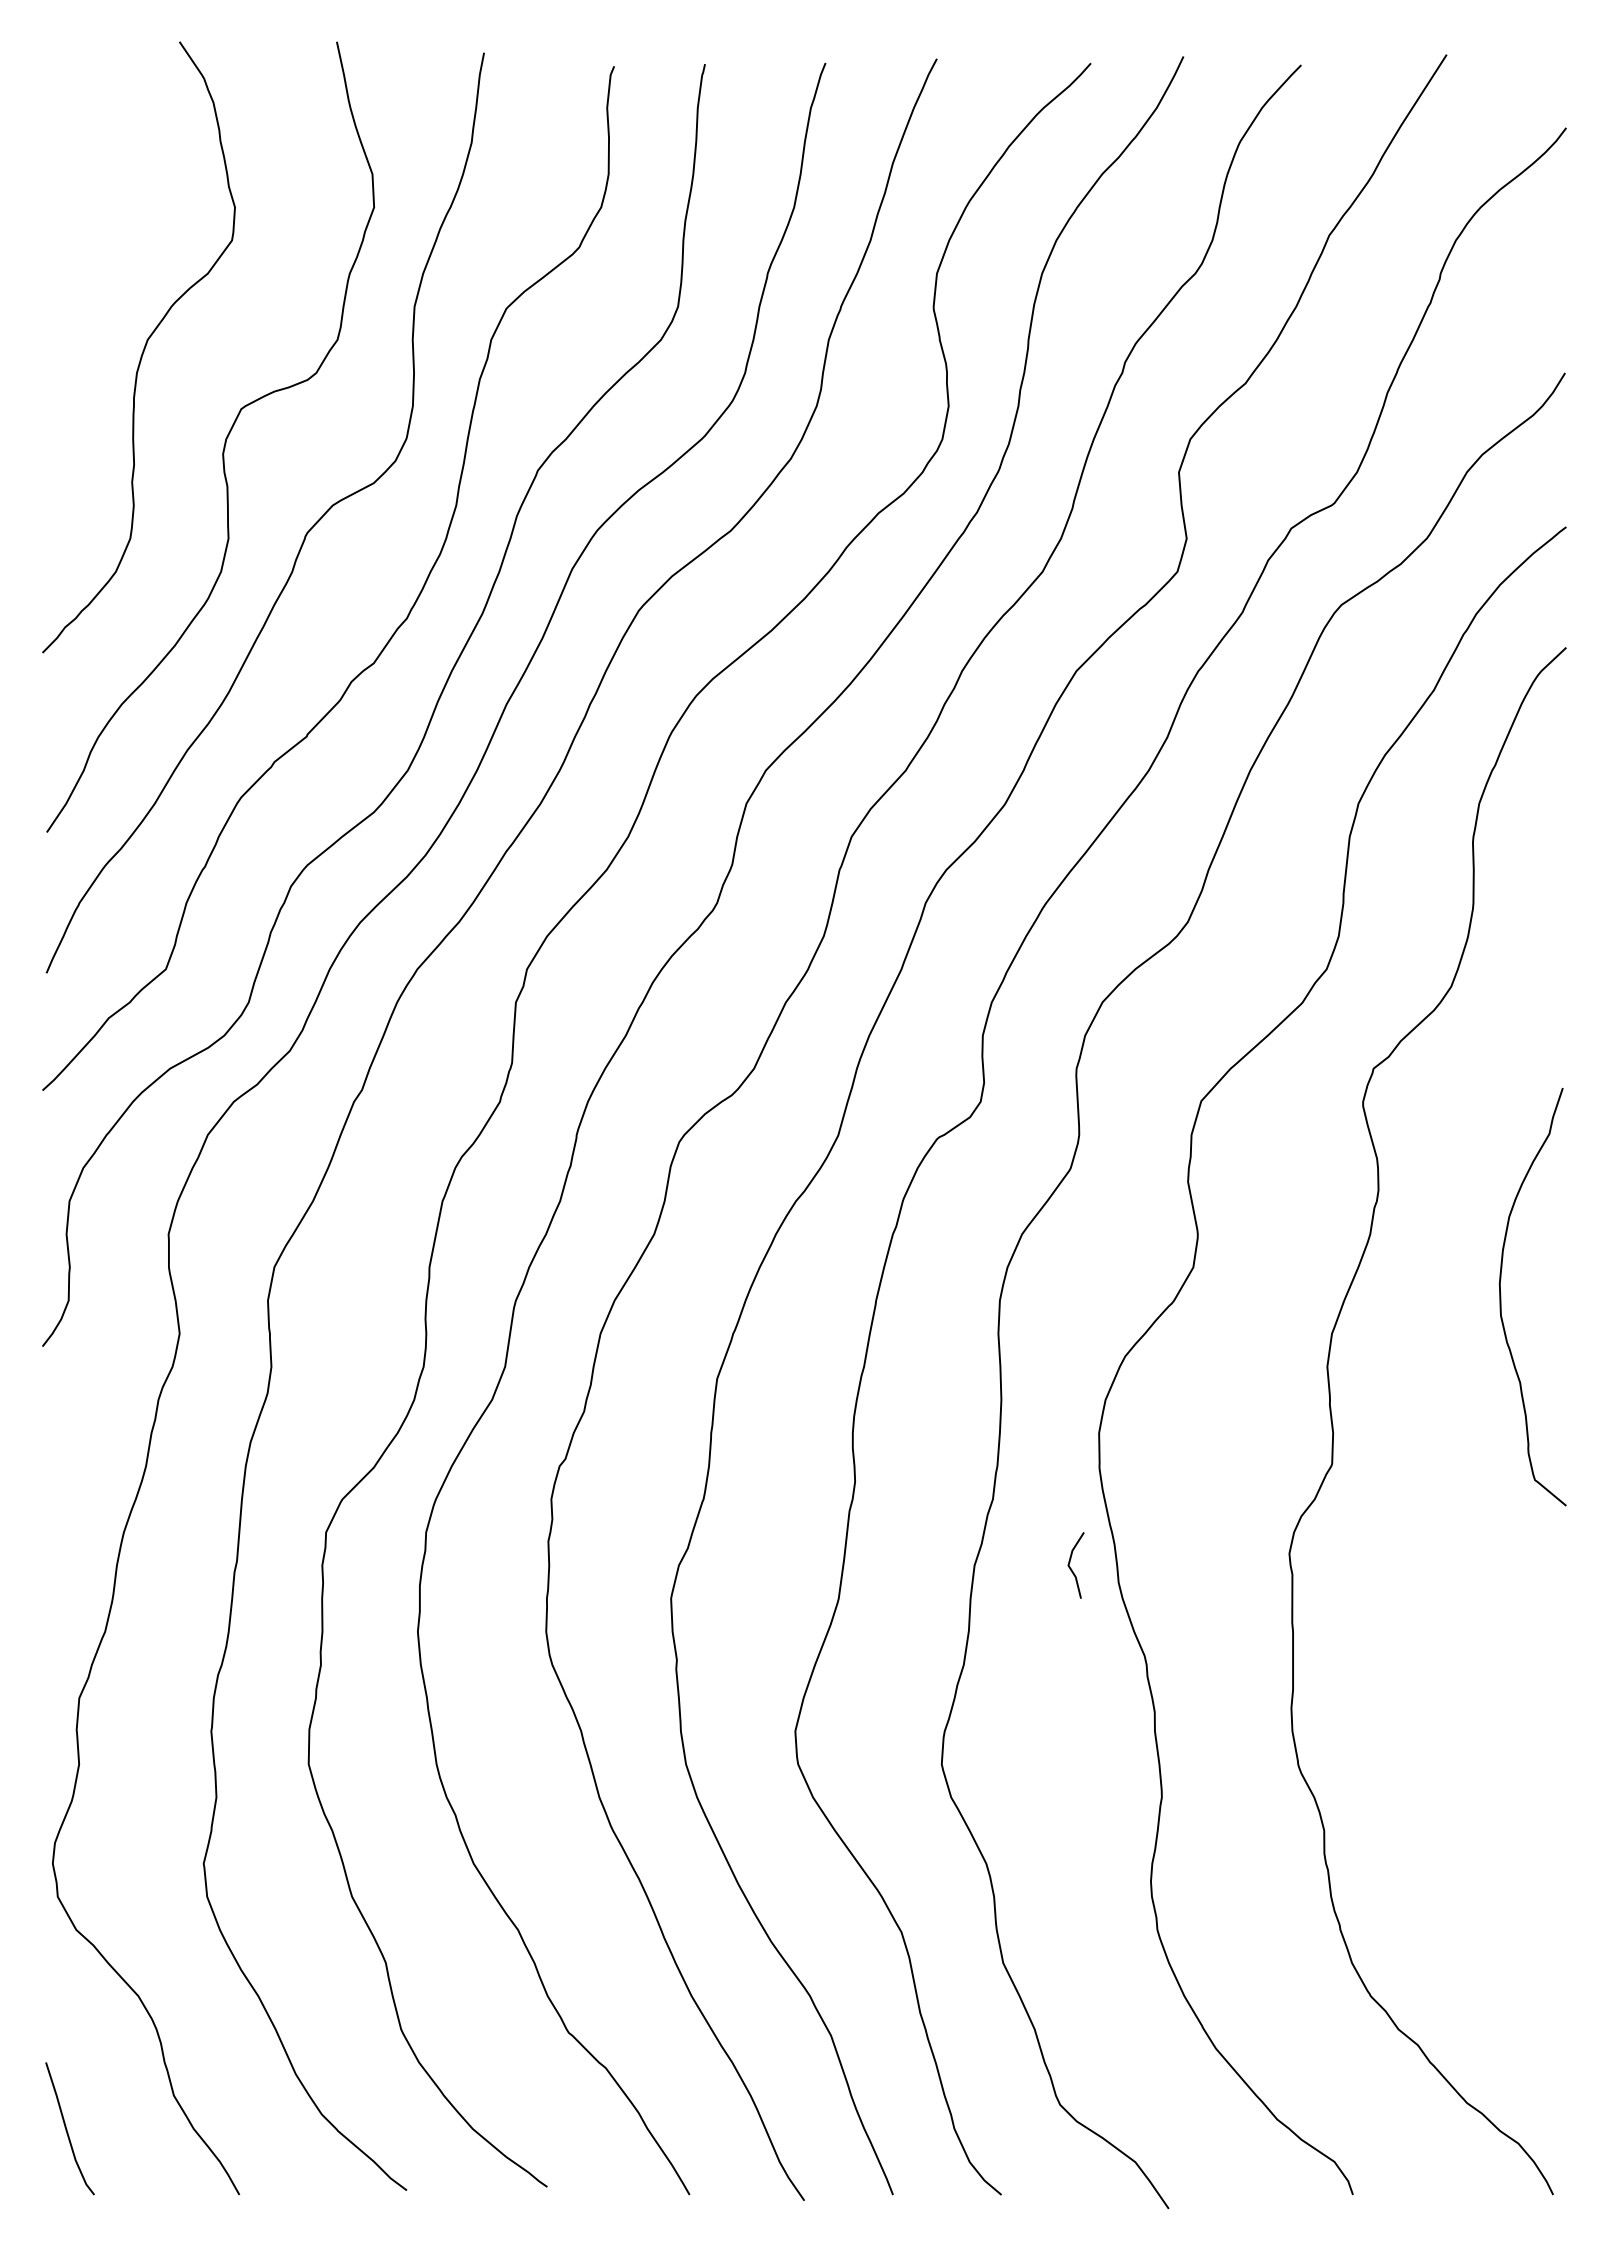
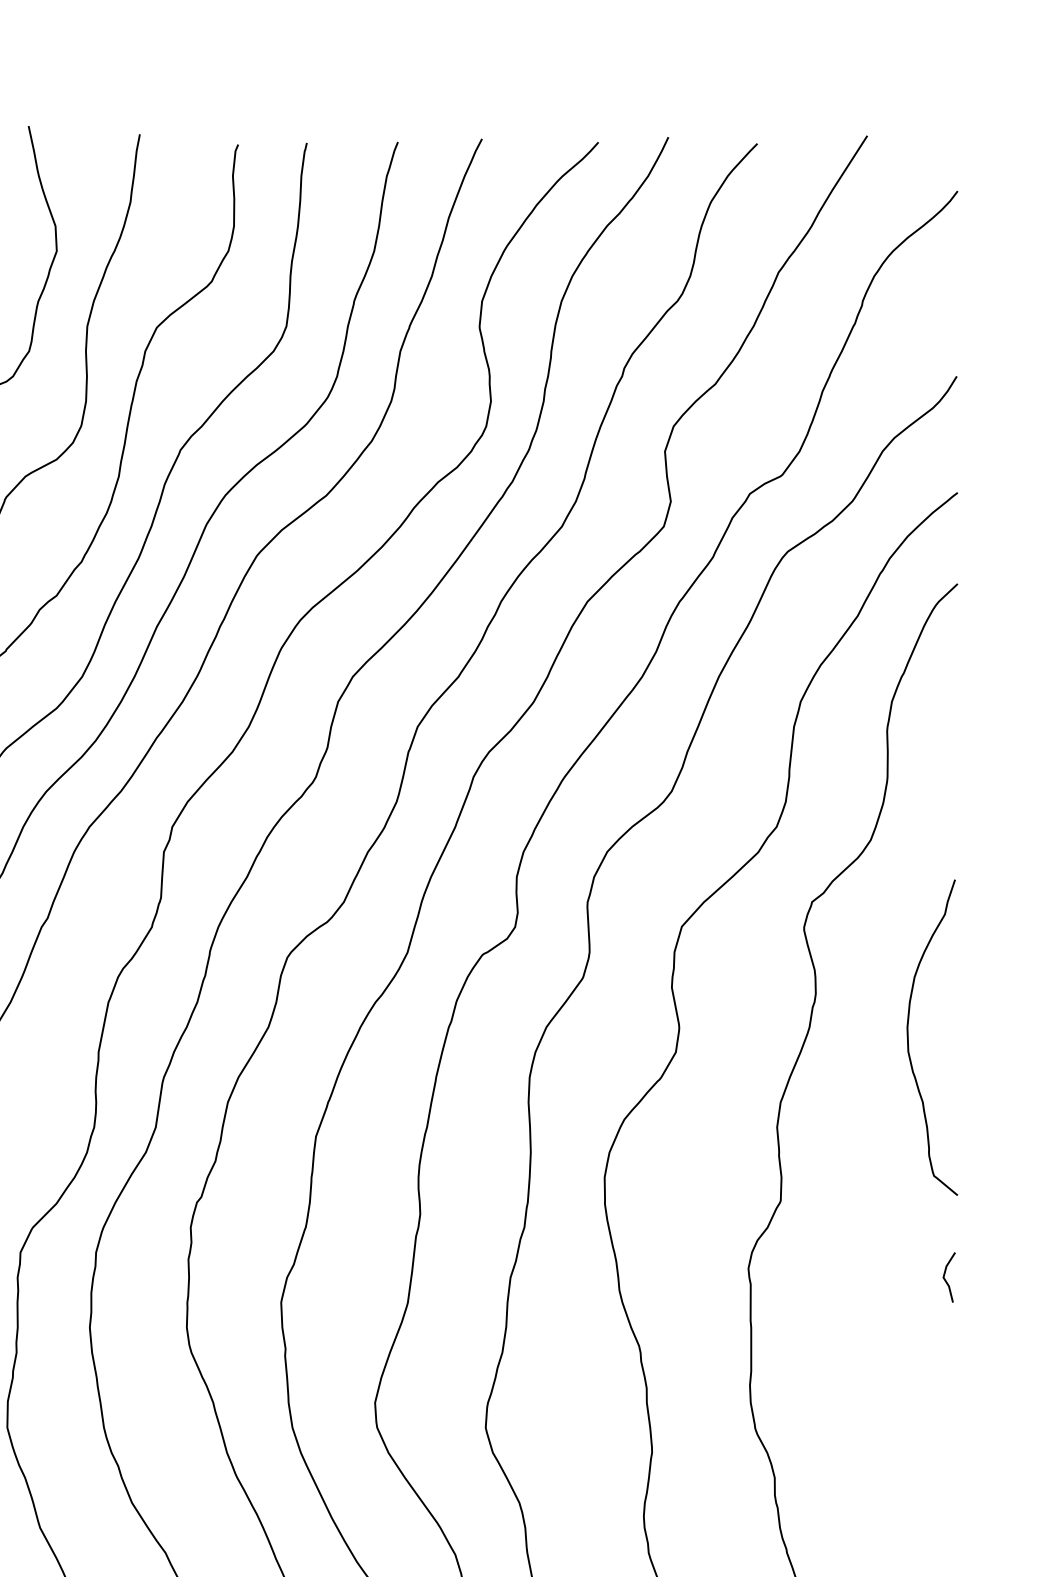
curve: (1501, 1297) -> (908, 1037), moved
line: (1071, 1568) -> (945, 1279), moved

